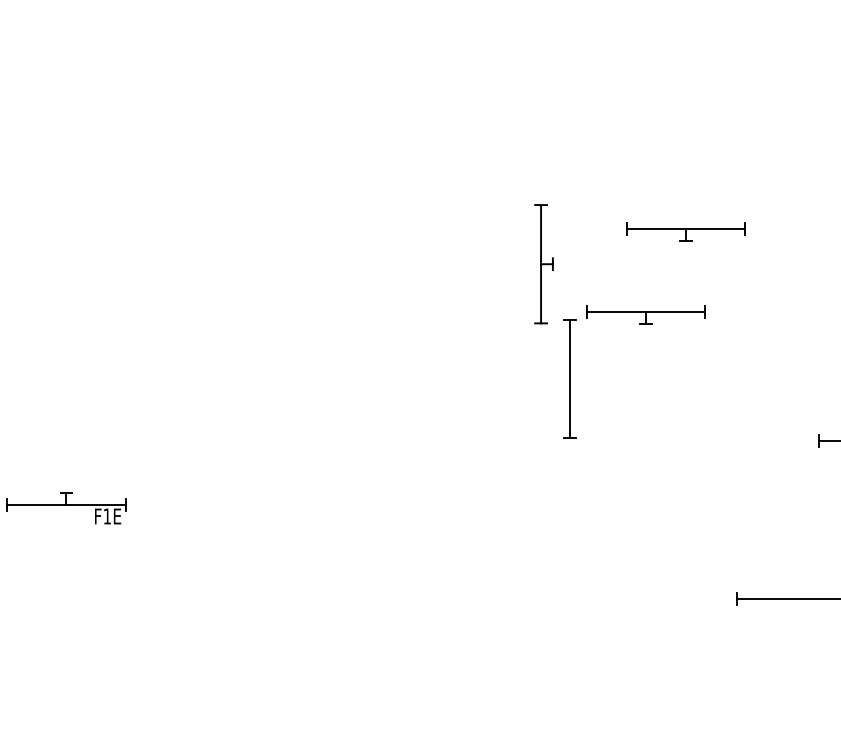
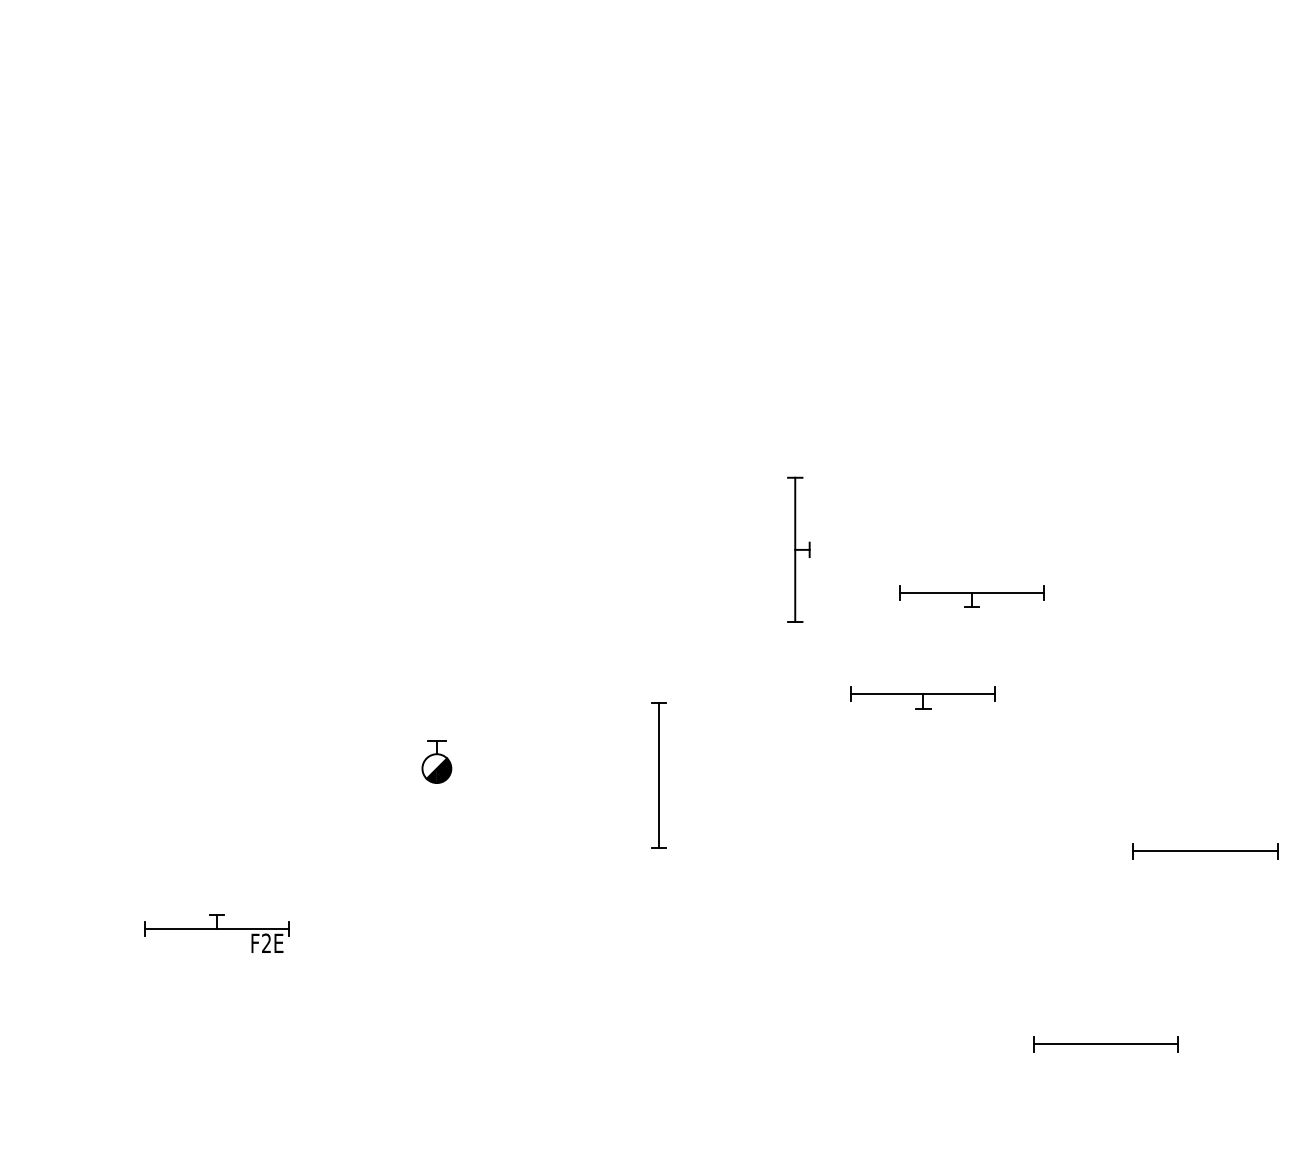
part: (543, 263) -> (798, 549), moved
part: (246, 367) -> (436, 761), added
part: (569, 378) -> (658, 775), moved
text: (107, 515) -> (266, 942), F1E -> F2E

